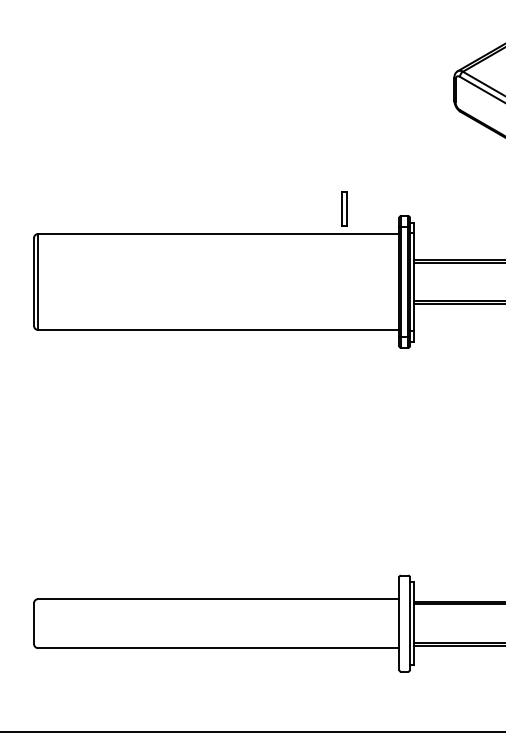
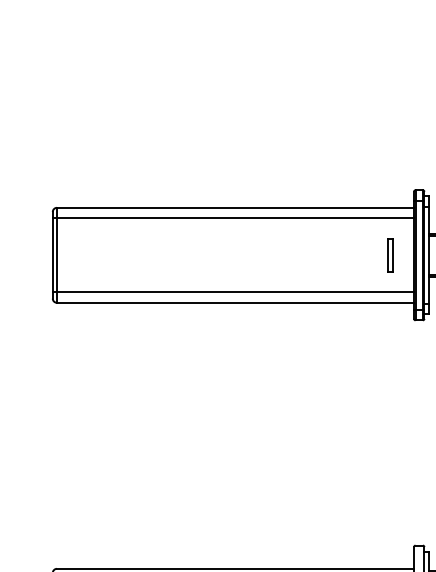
part: (344, 208) -> (391, 254), moved
line: (216, 244) -> (233, 218), added
line: (216, 319) -> (233, 292), added

